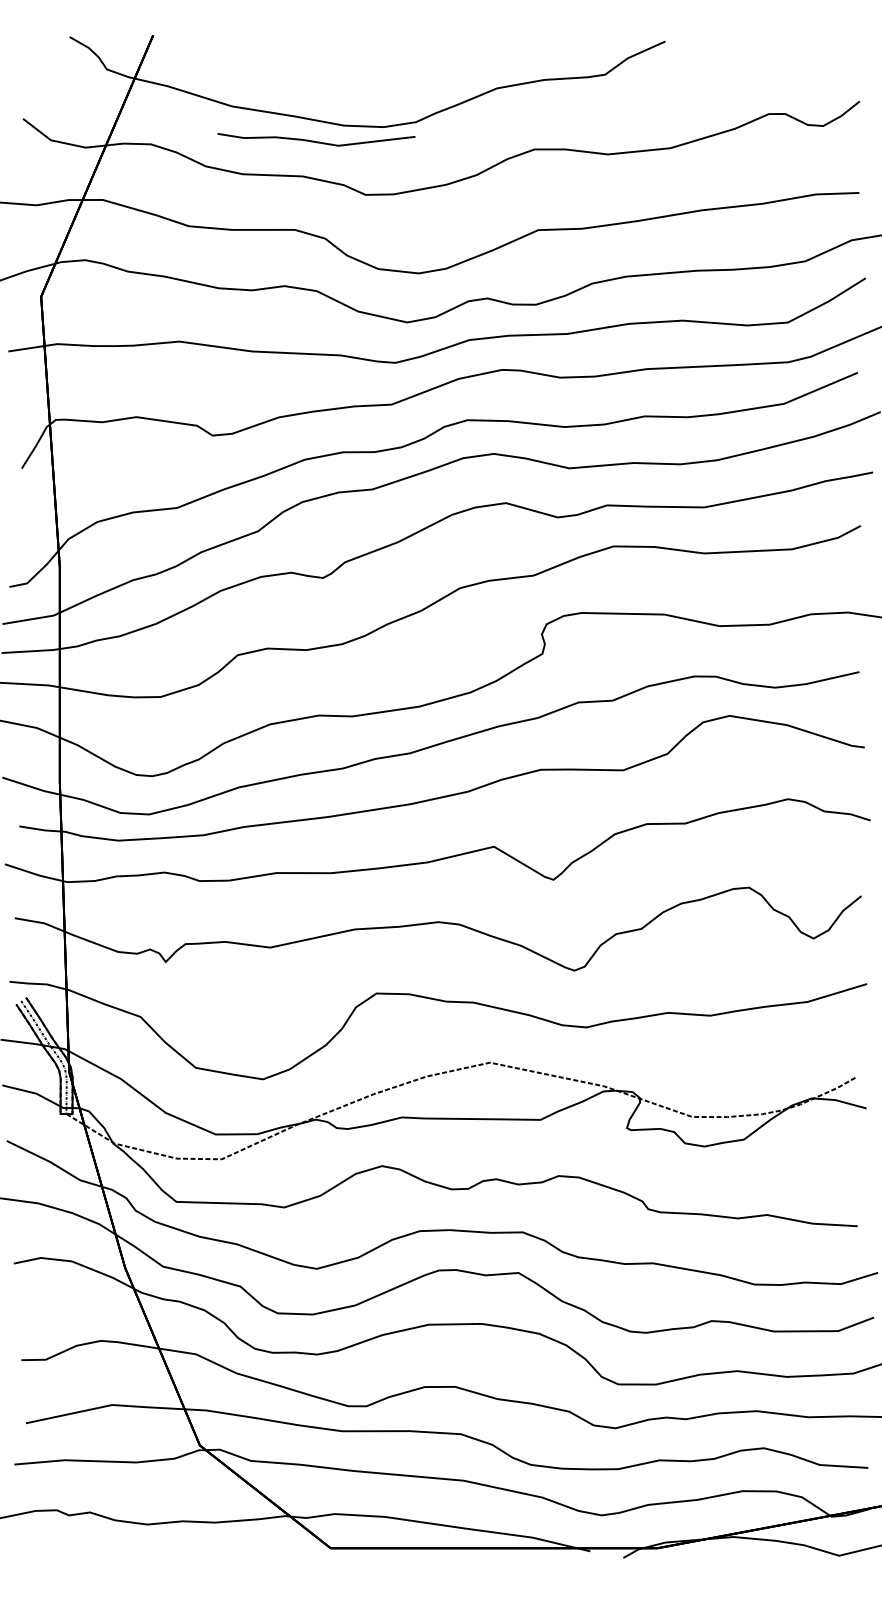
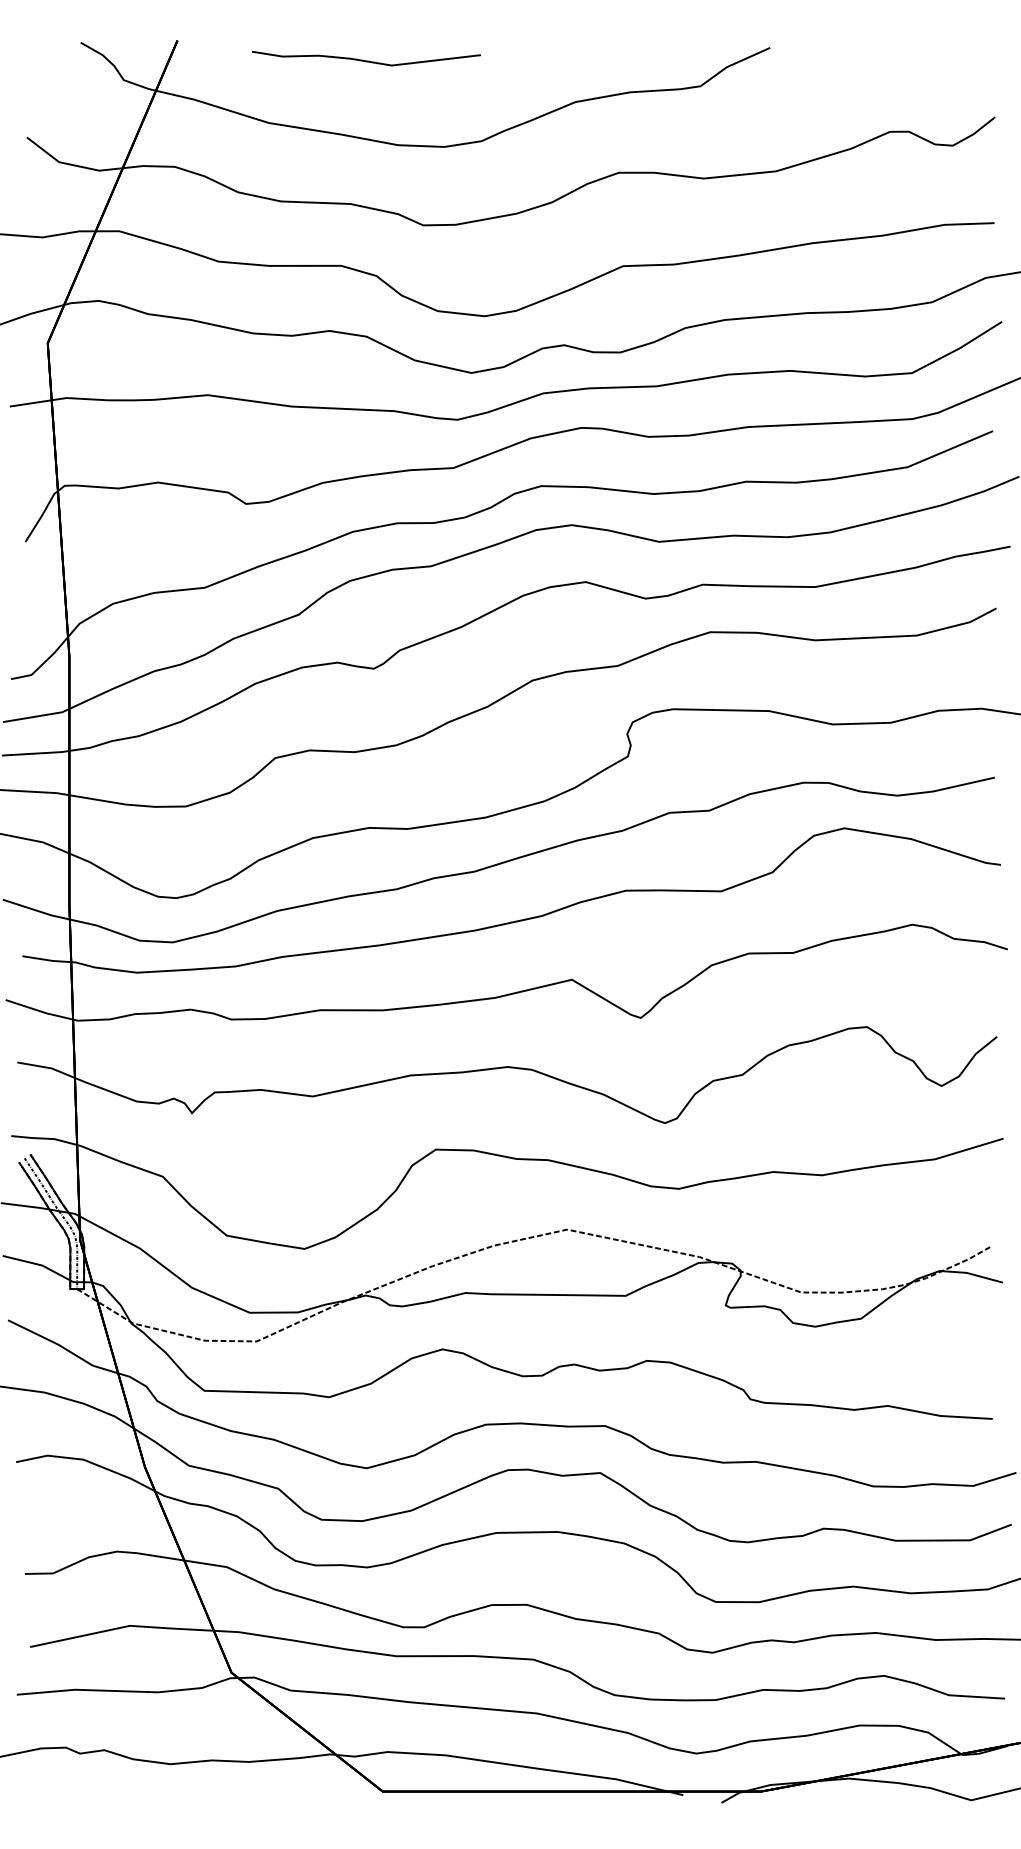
curve: (316, 141) -> (366, 60), moved

